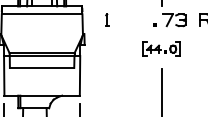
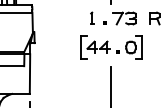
part: (107, 19) -> (92, 17), moved
part: (161, 48) -> (111, 46), size x1.67

